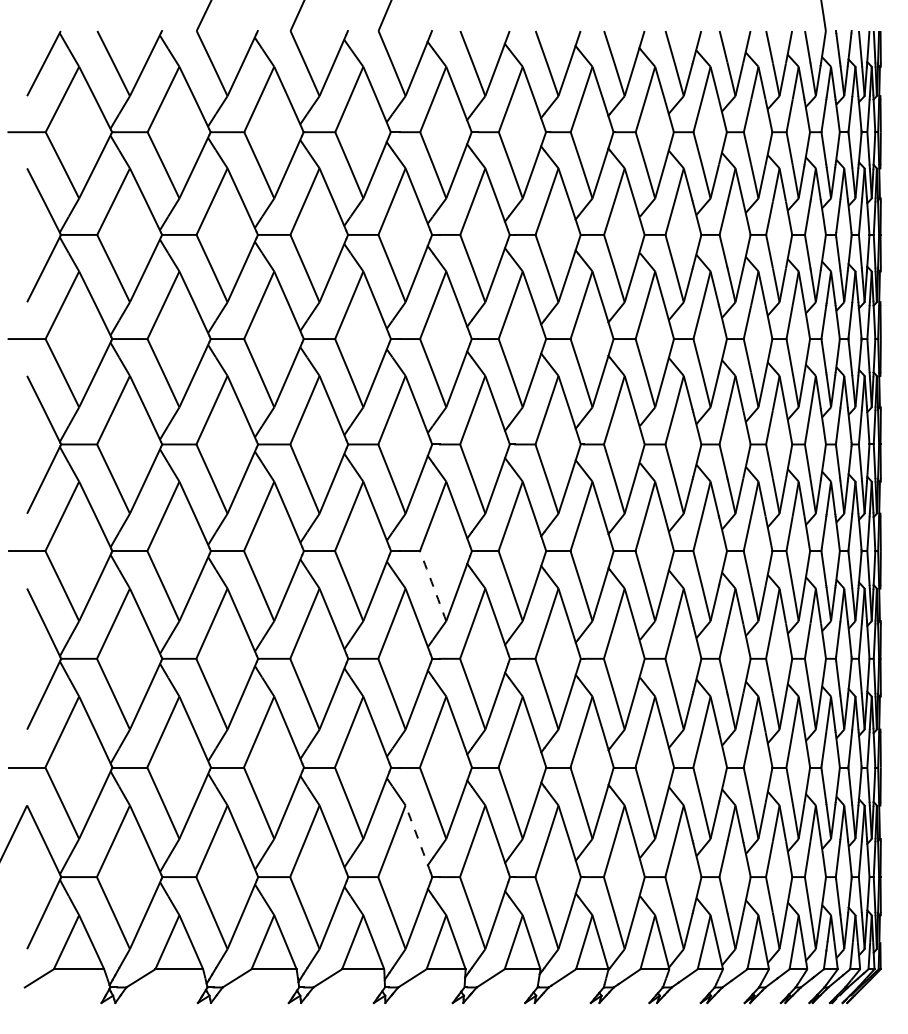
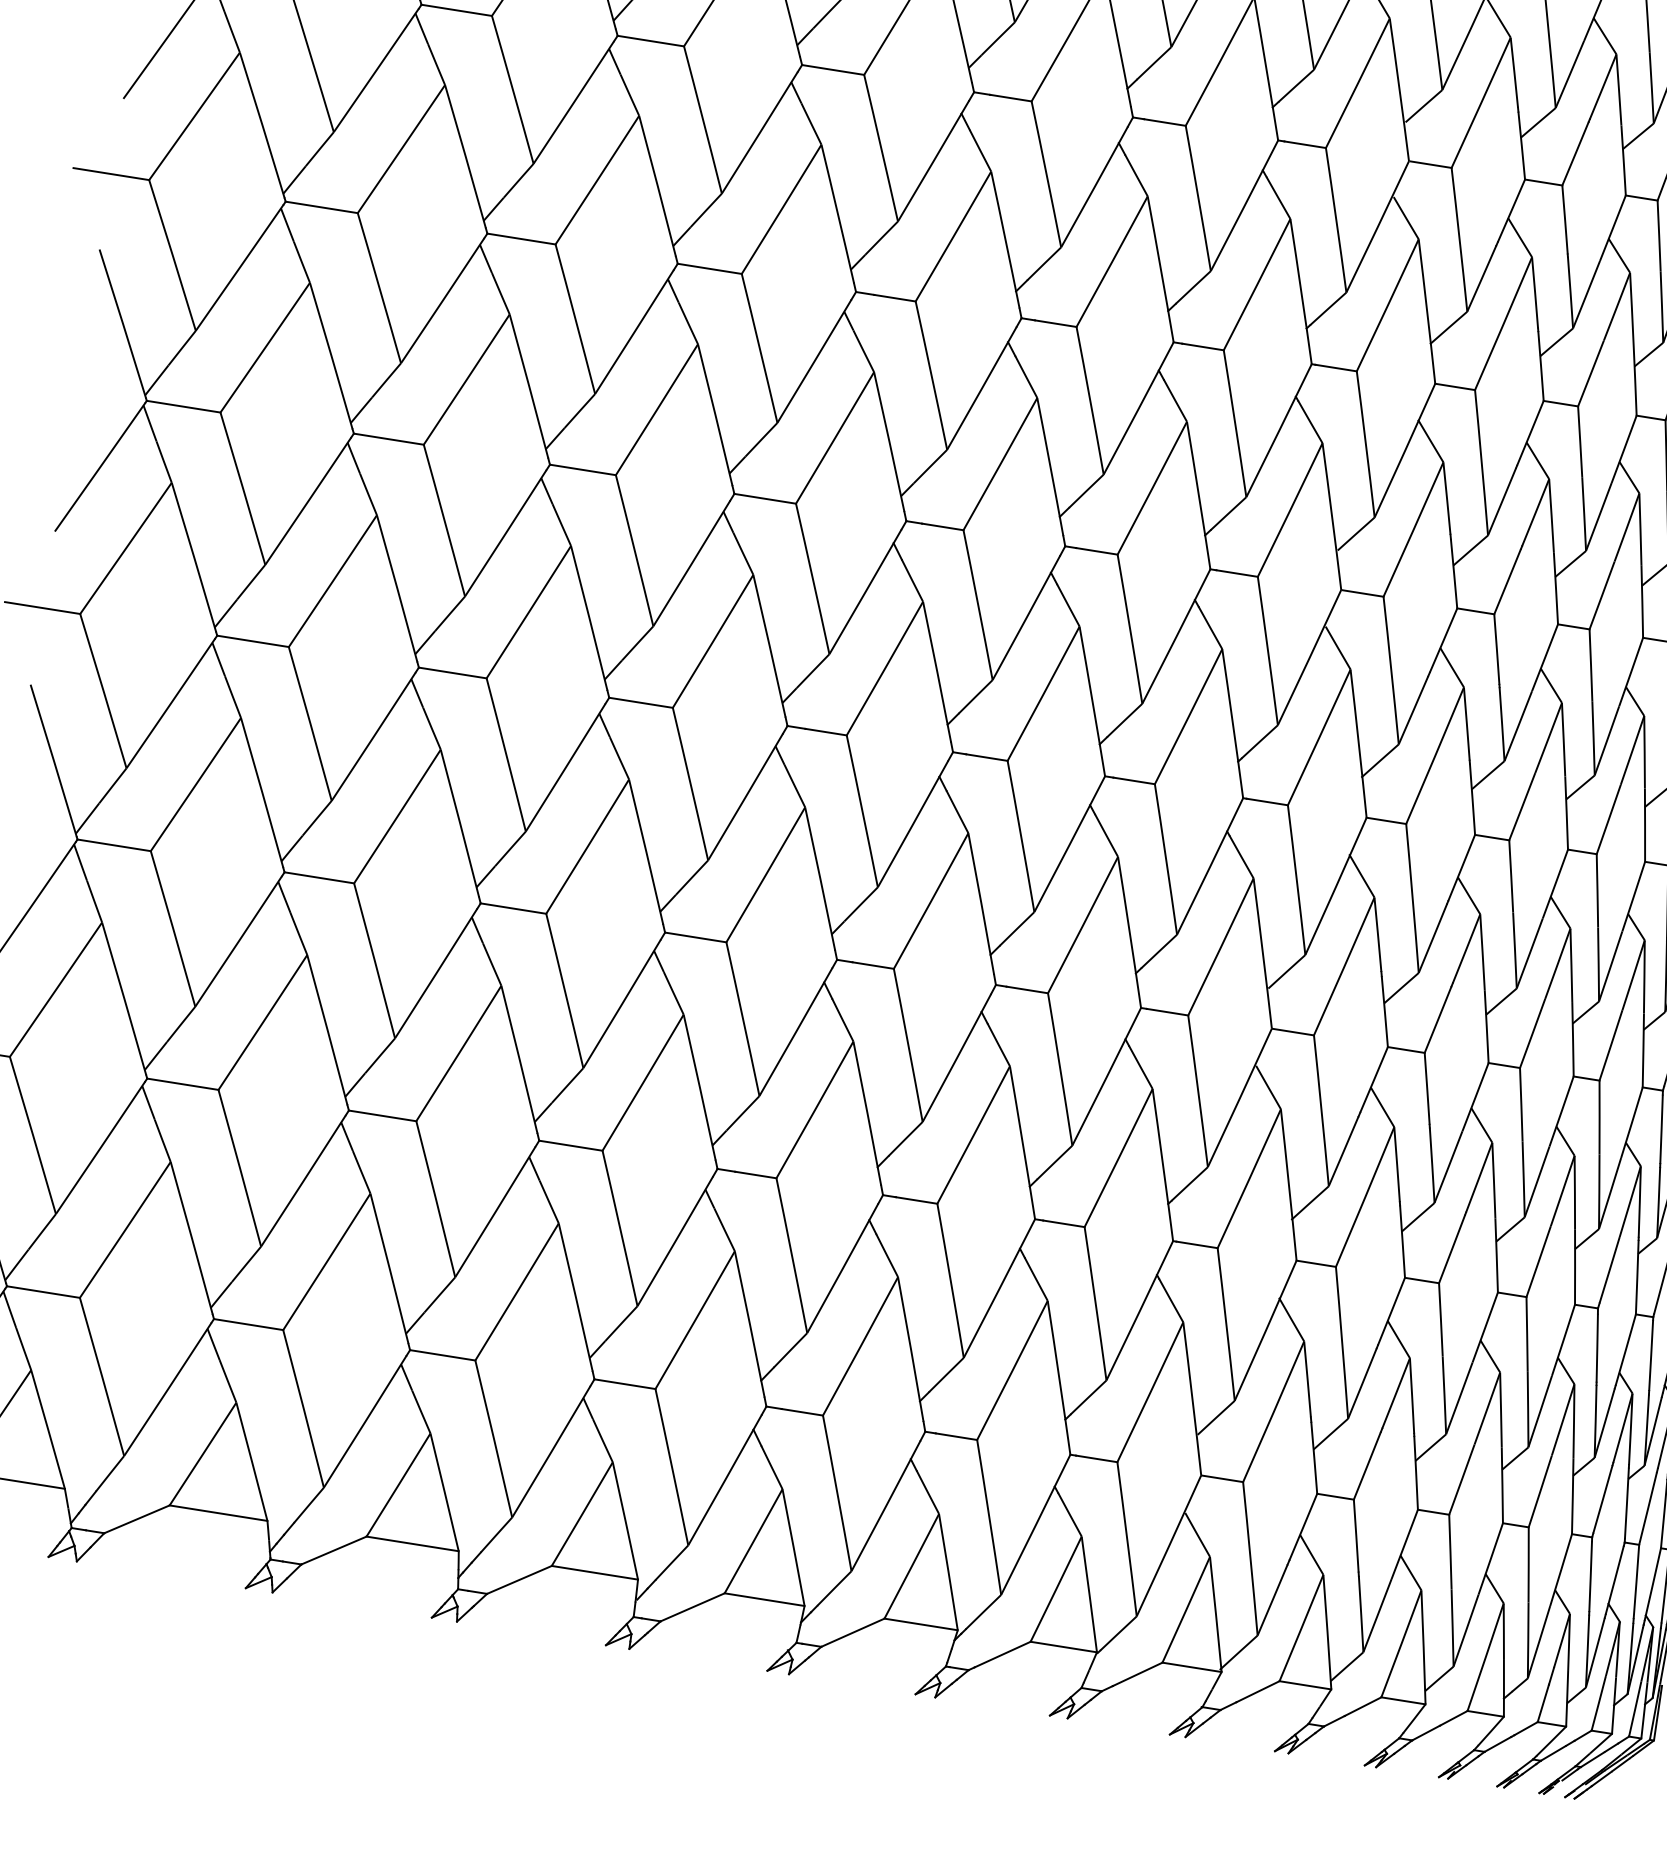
arc: (433, 586) -> (862, 812), dashed -> solid
arc: (418, 839) -> (750, 1325), dashed -> solid

